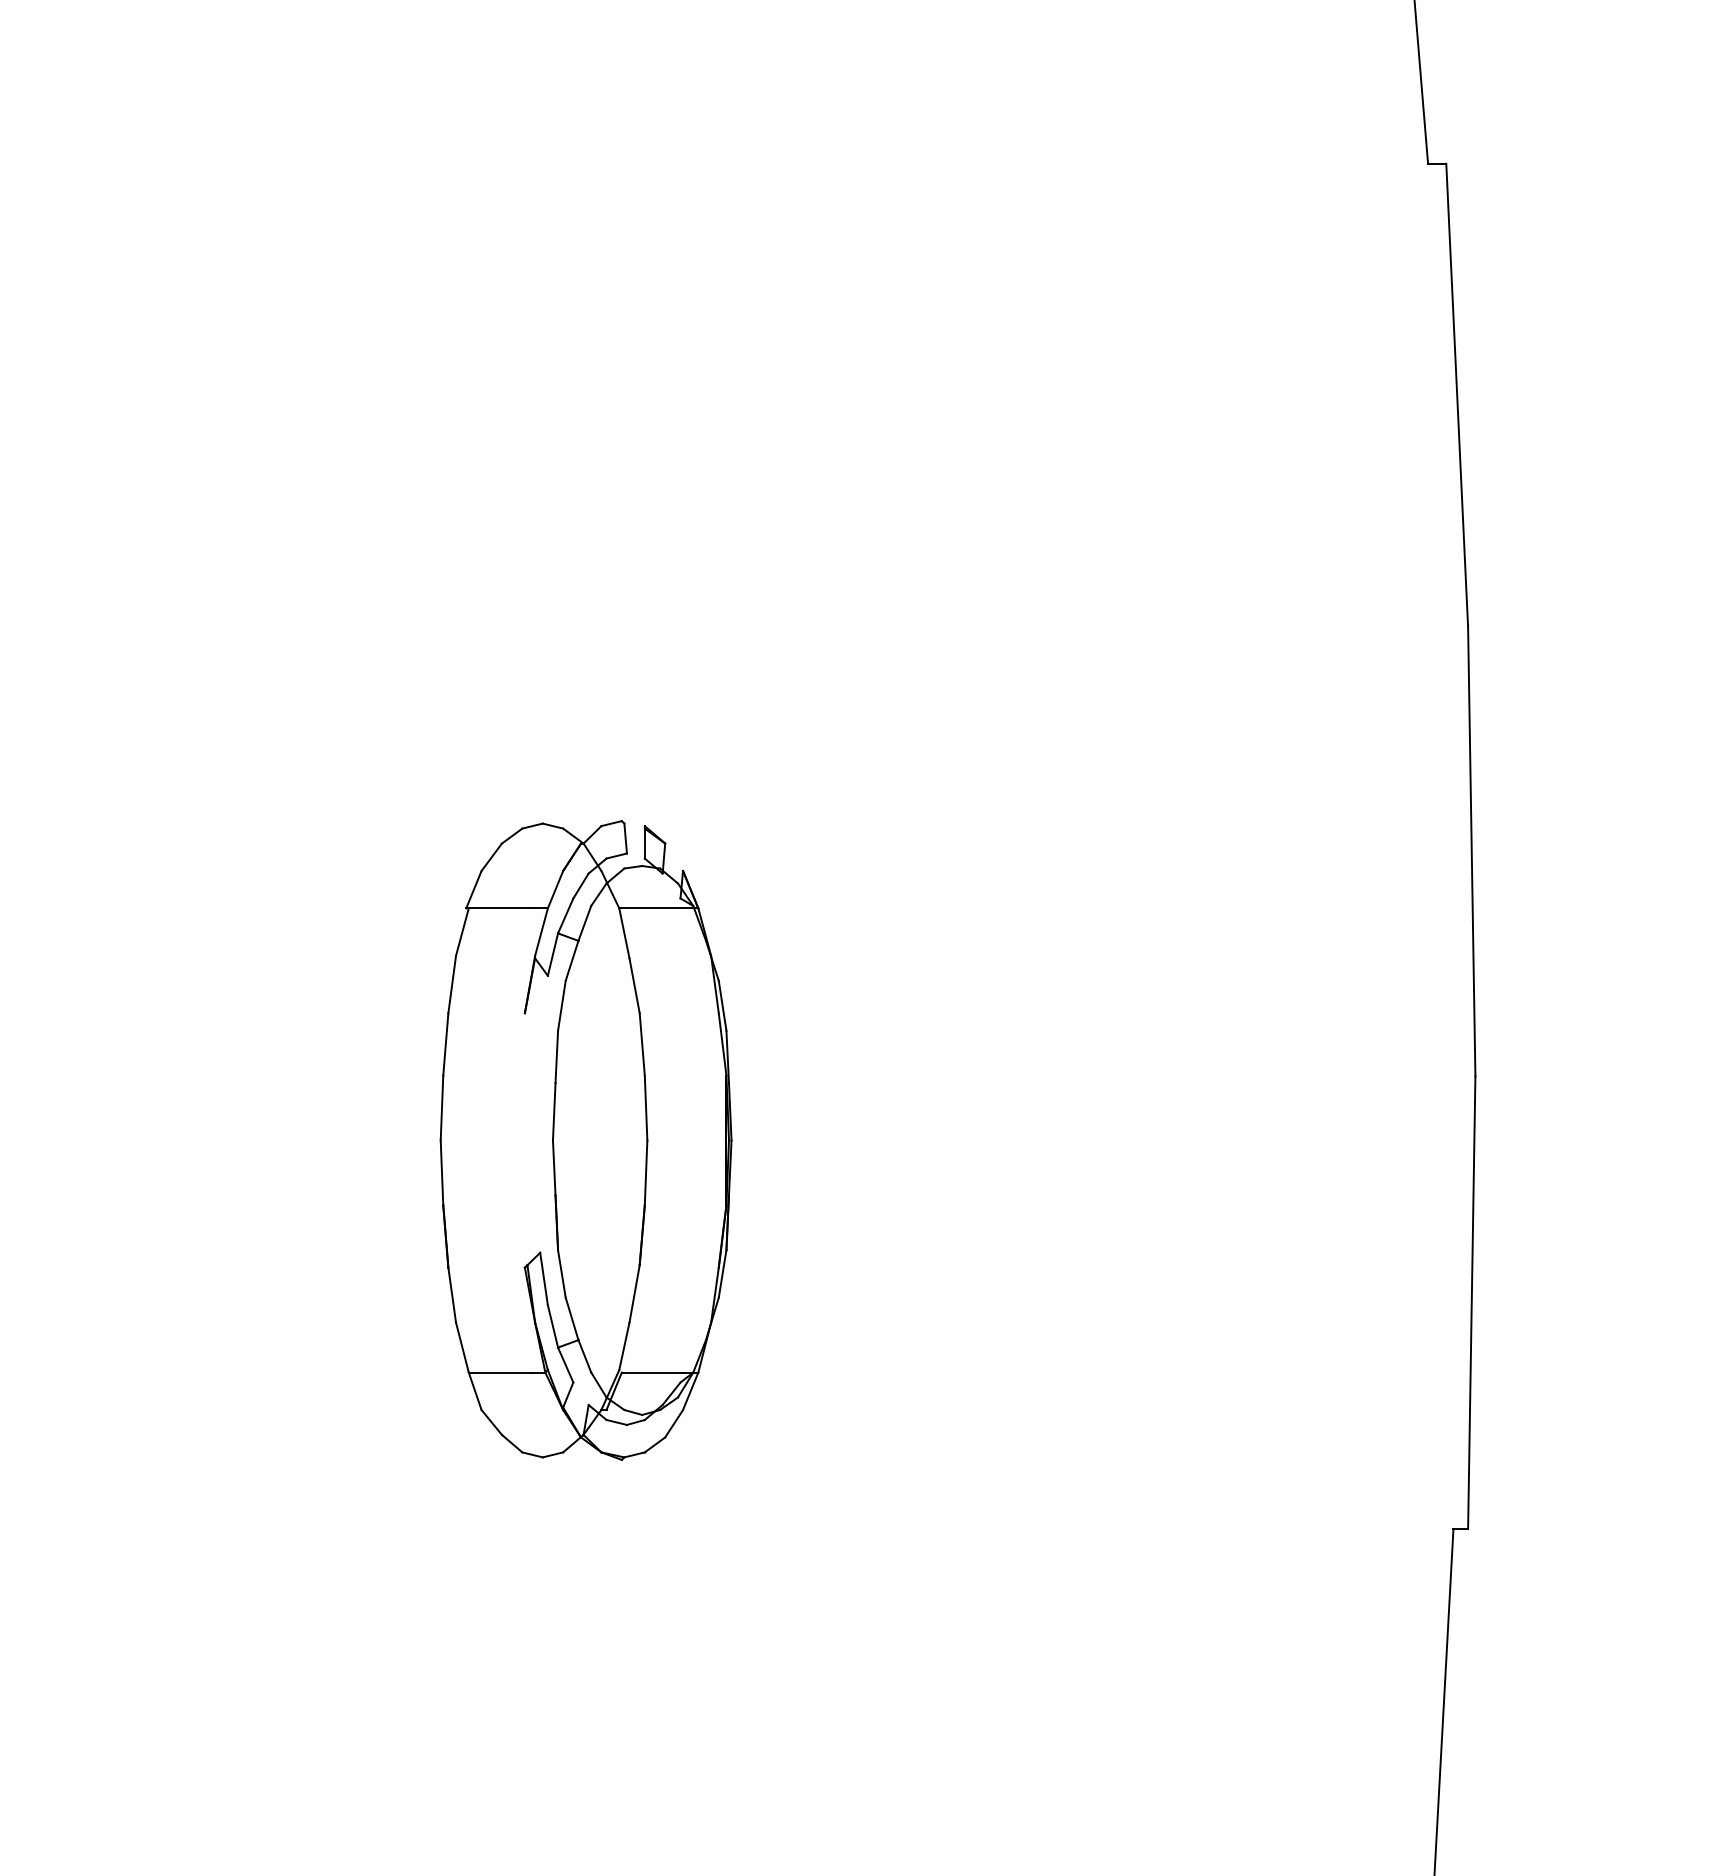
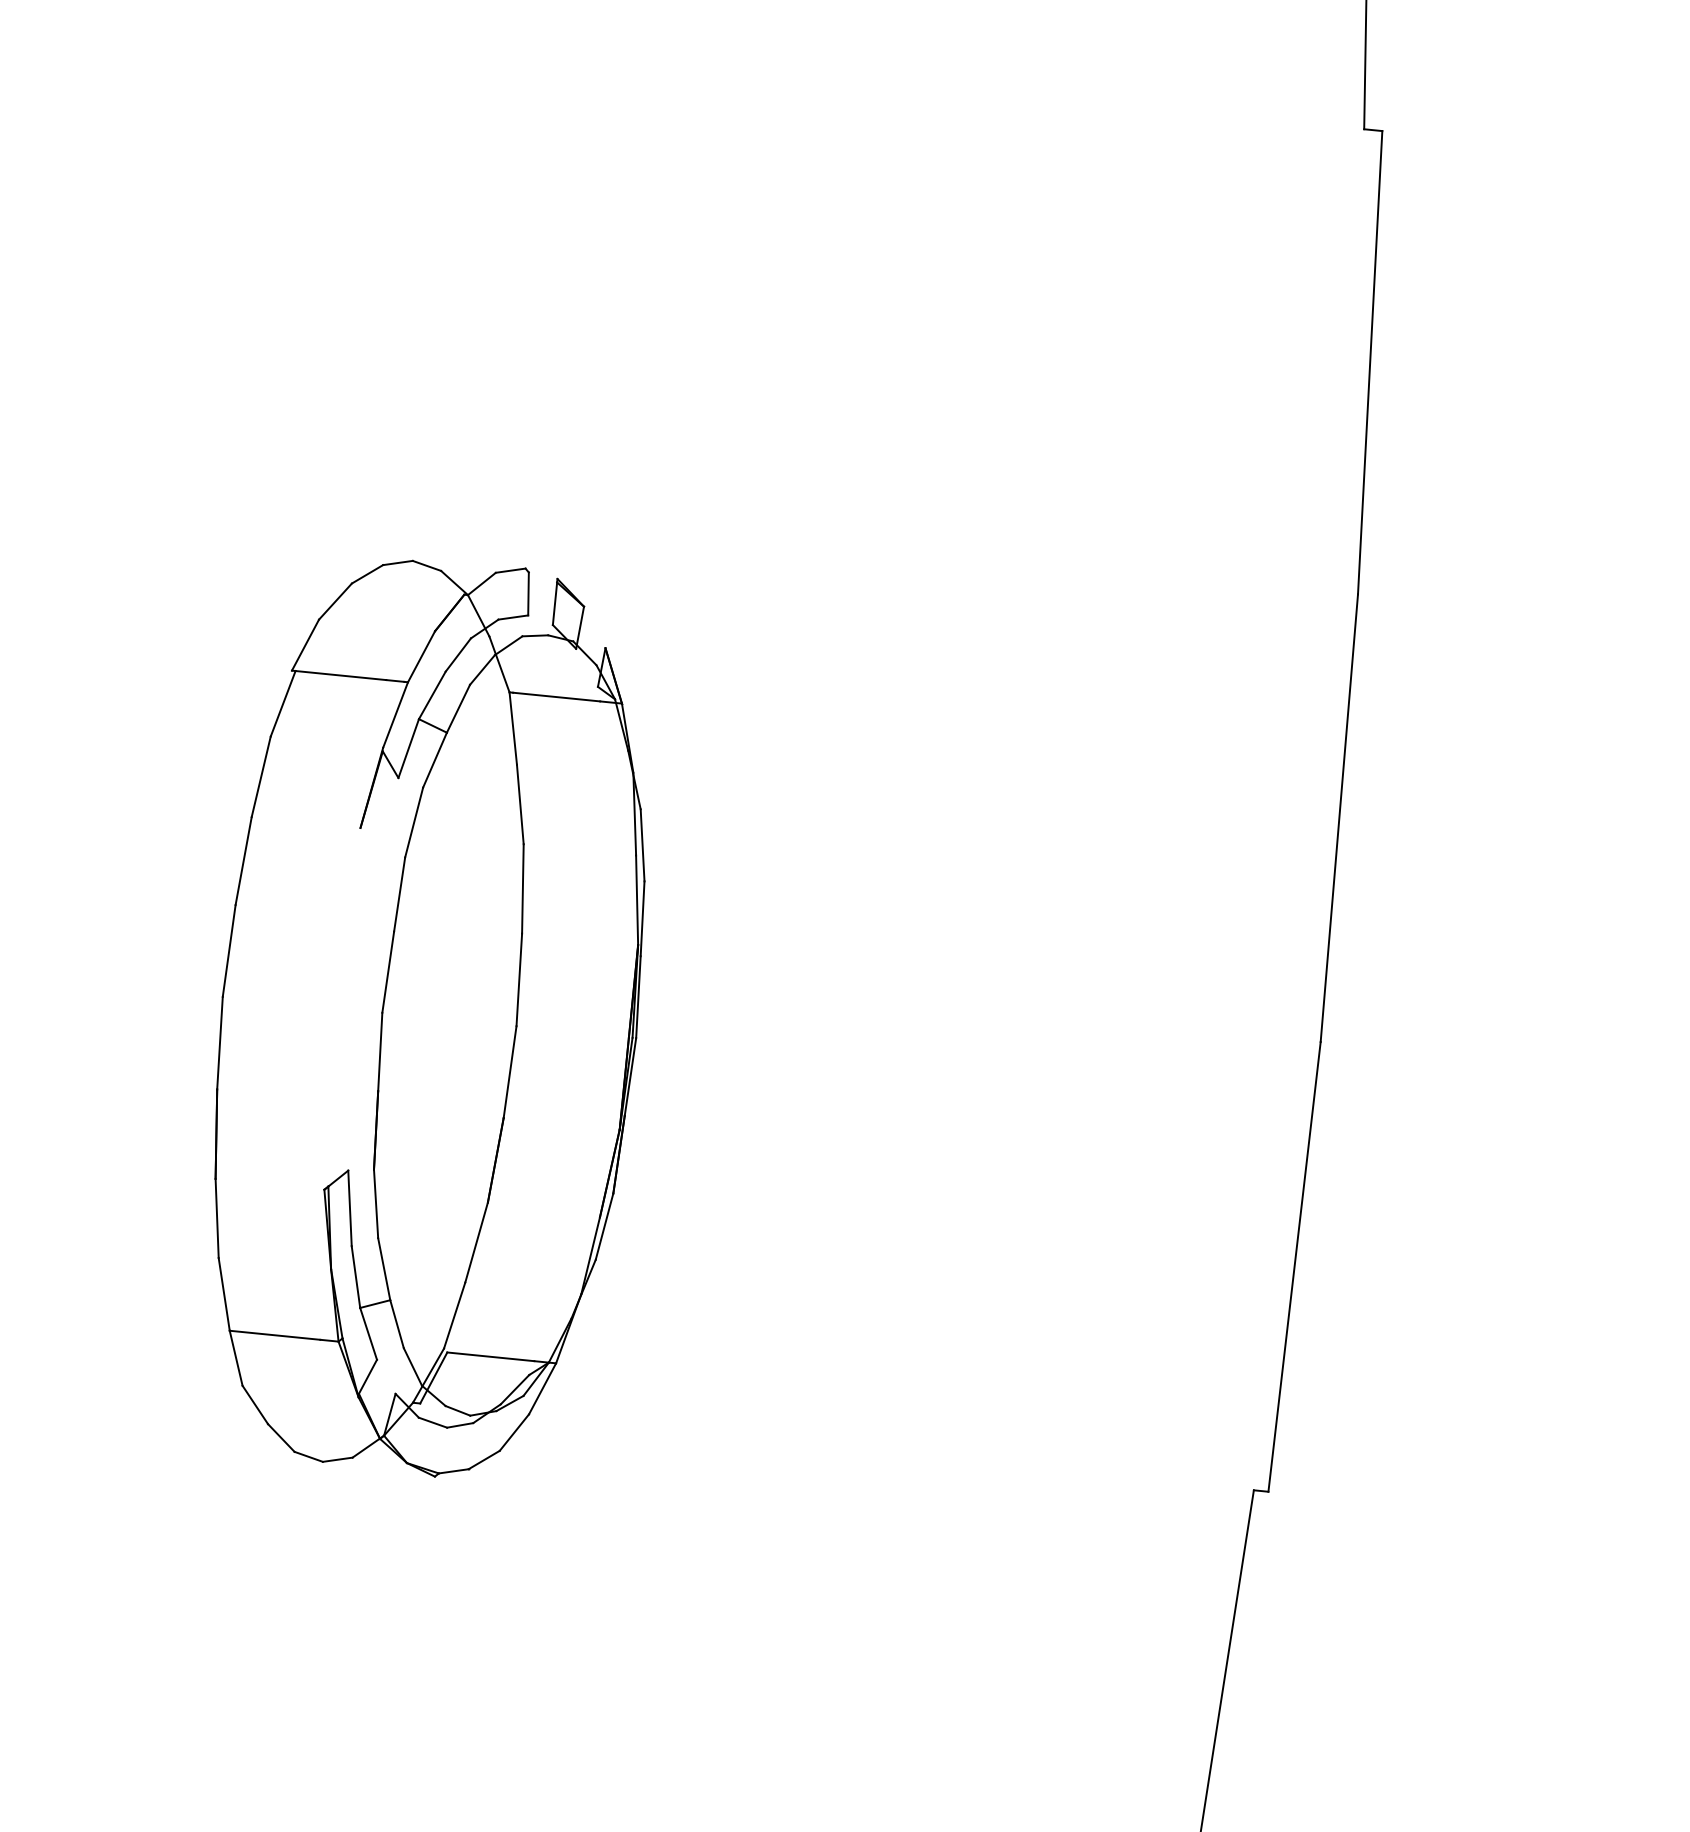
part: (585, 1140) -> (428, 1017), size x1.43

